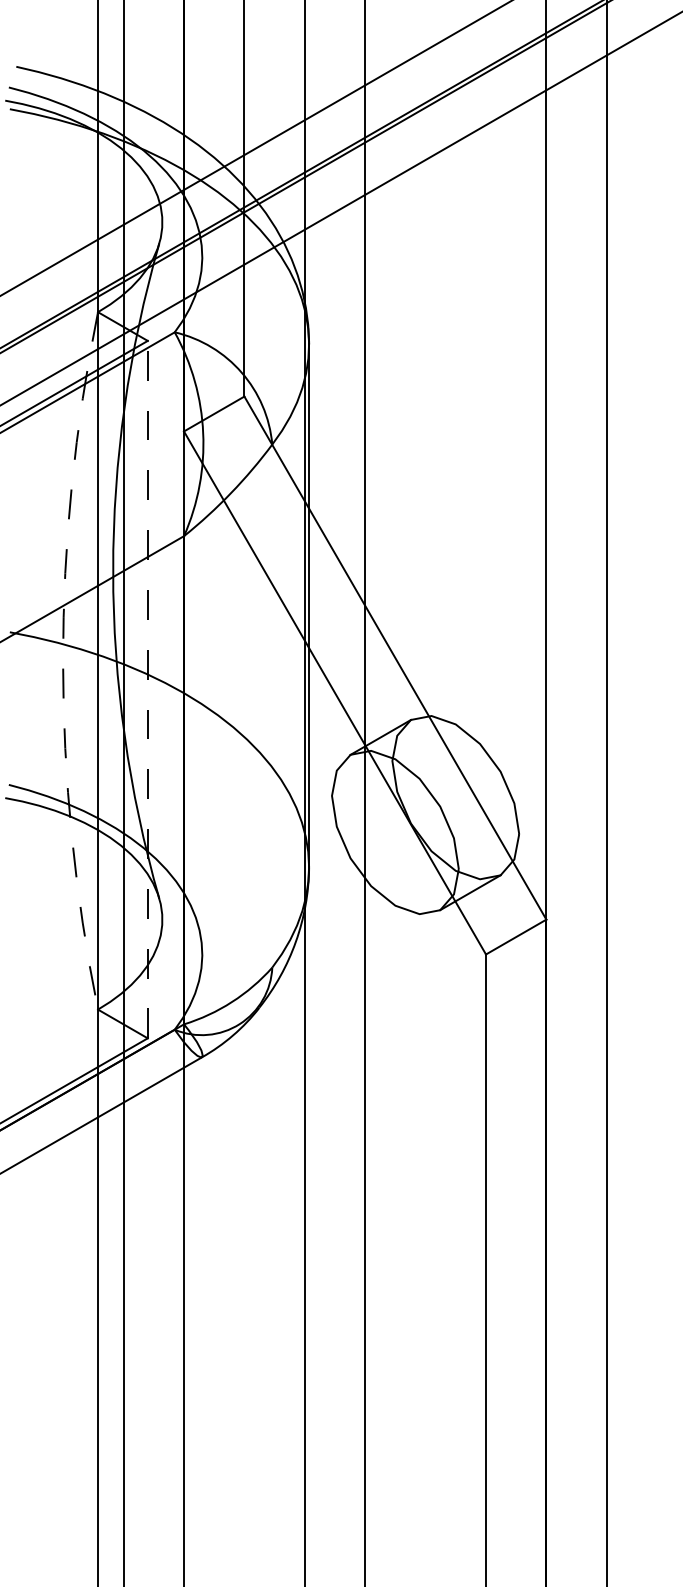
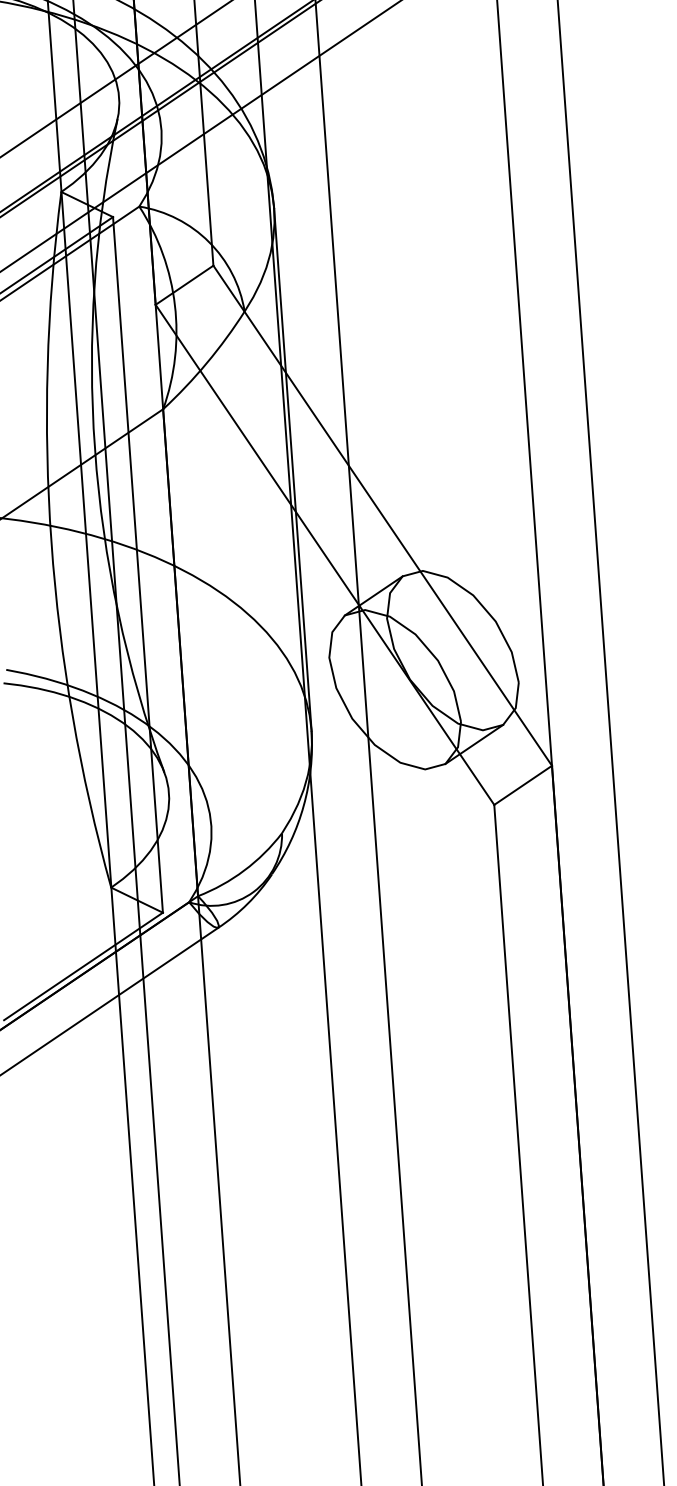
arc: (63, 660) -> (51, 541), dashed -> solid
line: (147, 689) -> (137, 564), dashed -> solid

